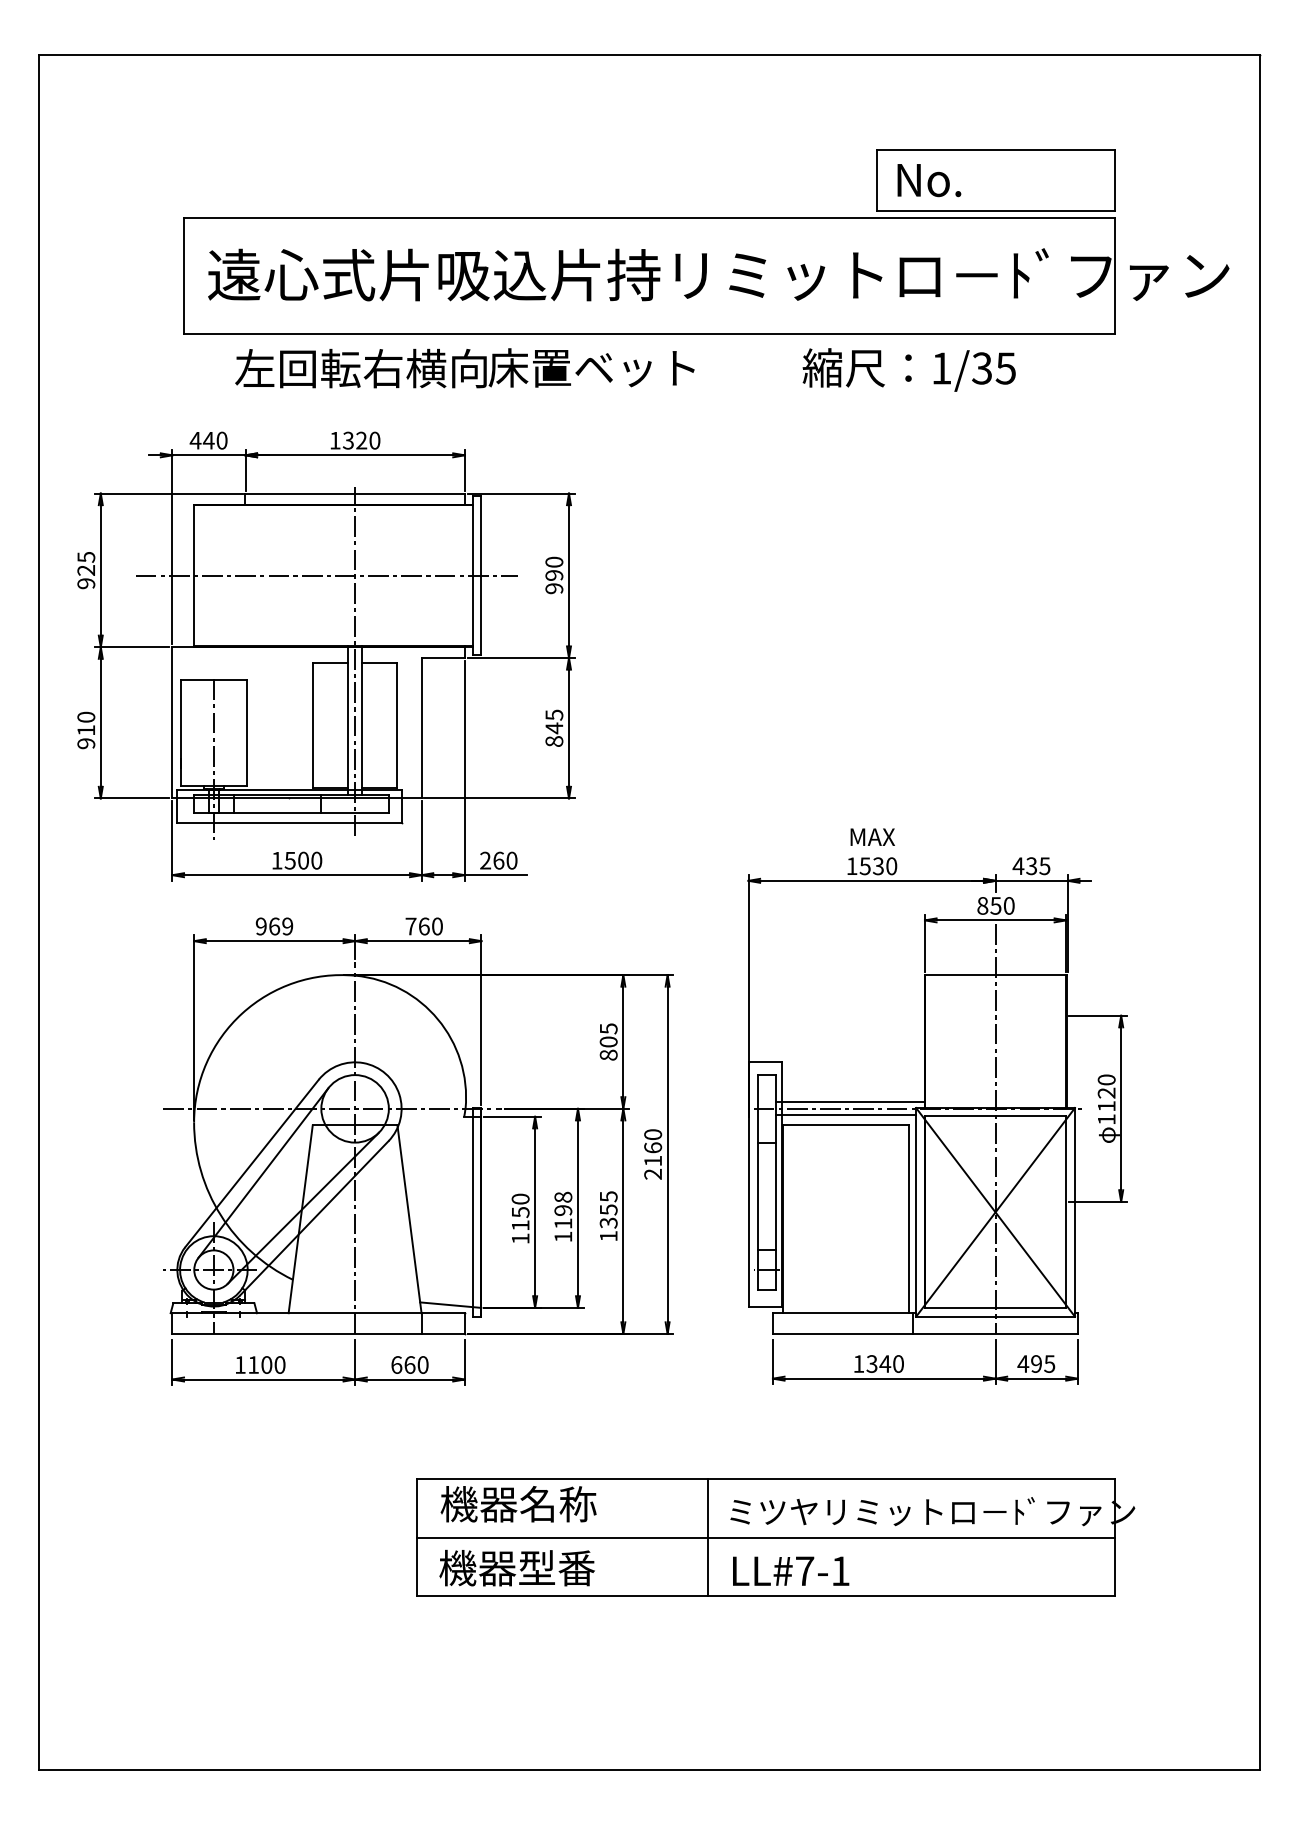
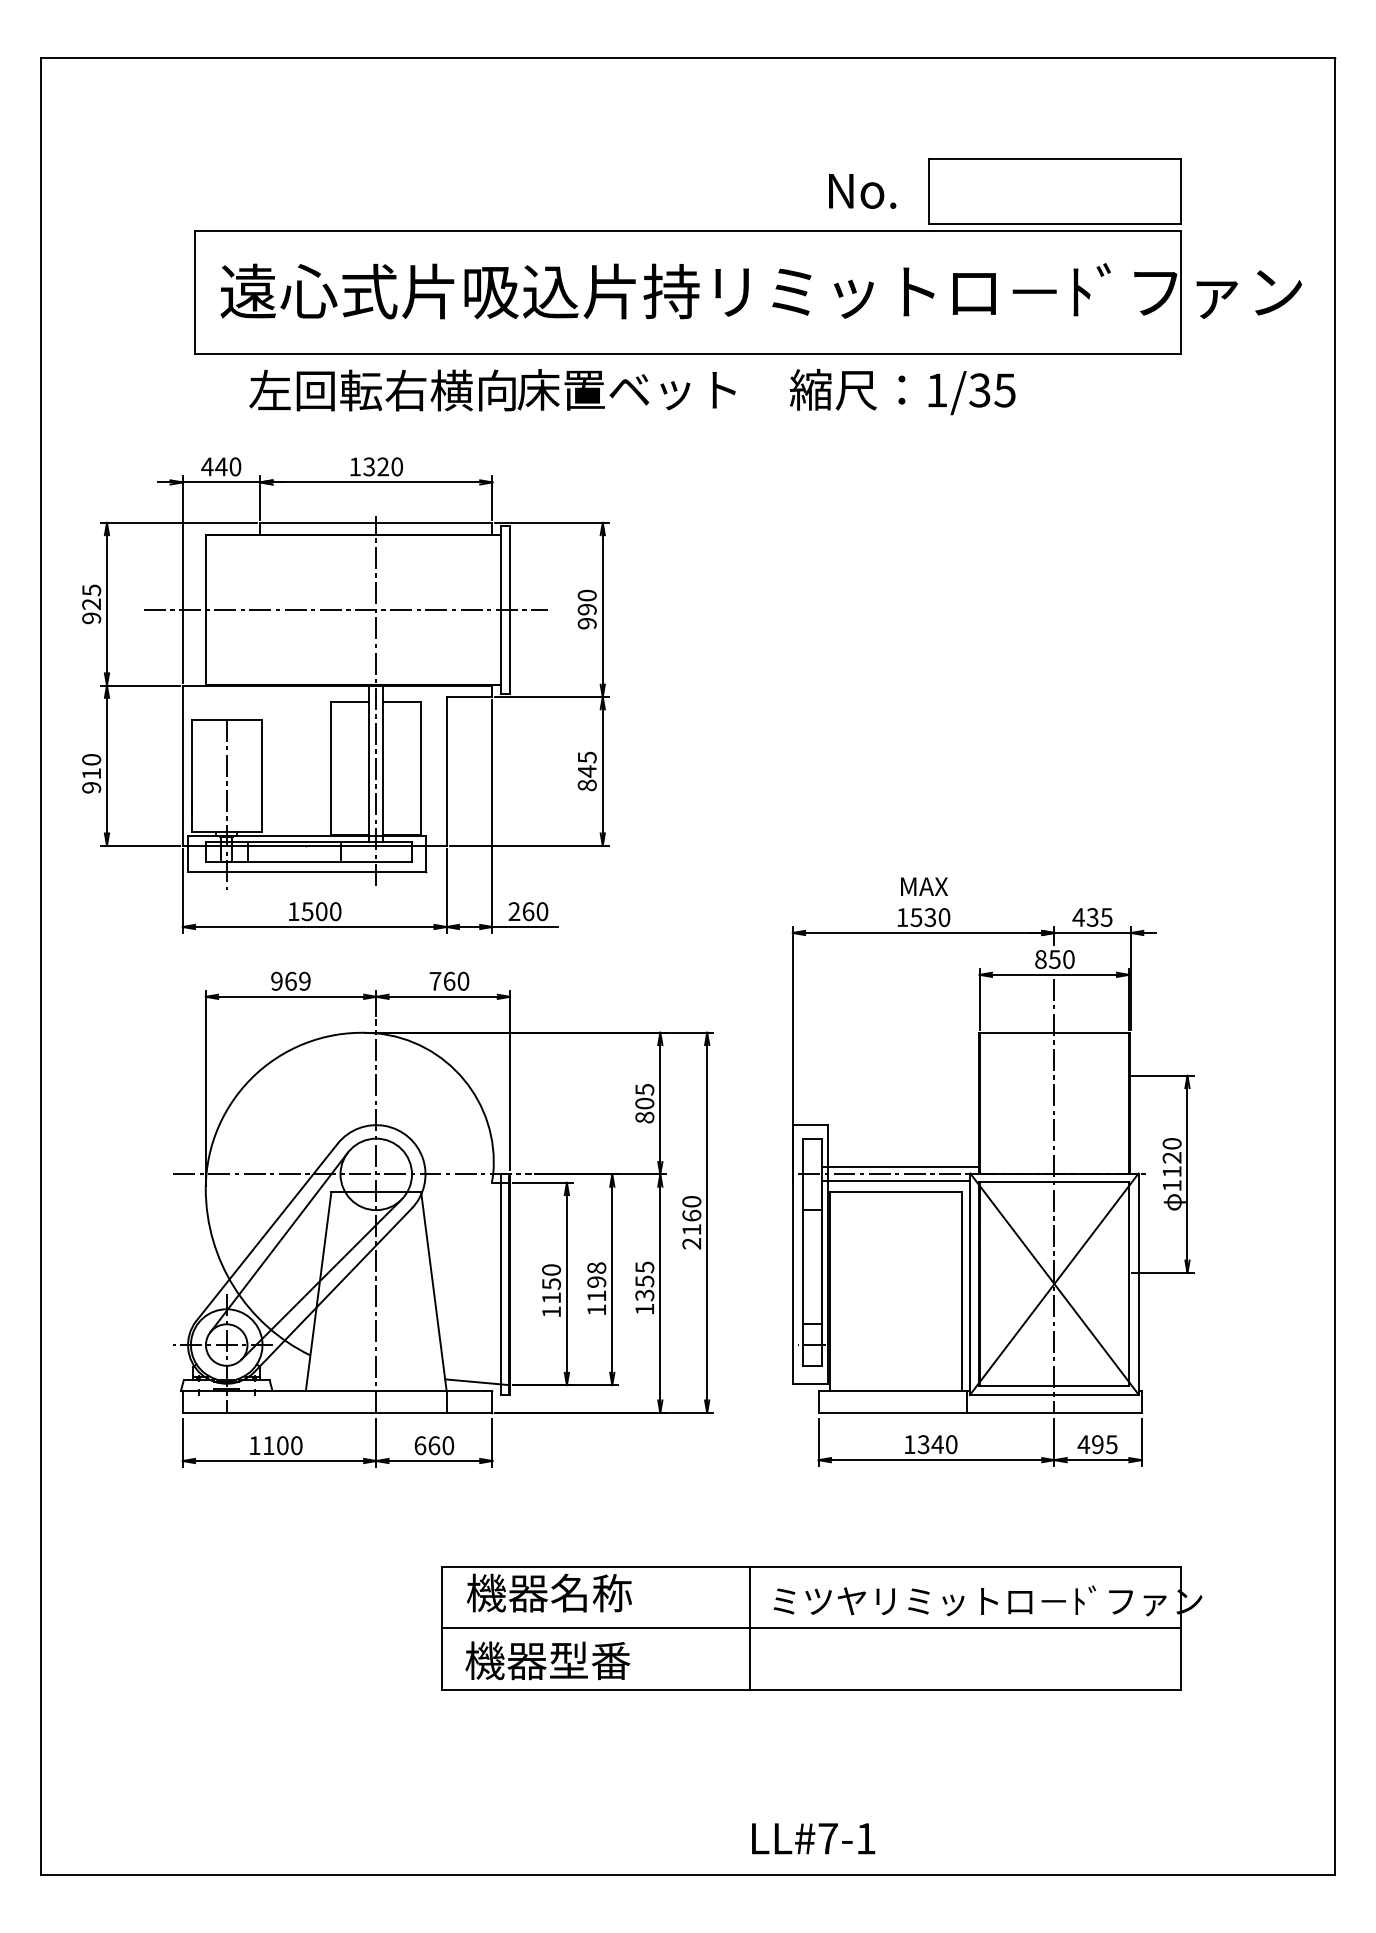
text: (929, 180) -> (862, 191), moved
text: (908, 369) -> (901, 391), moved
text: (791, 1570) -> (814, 1837), moved

